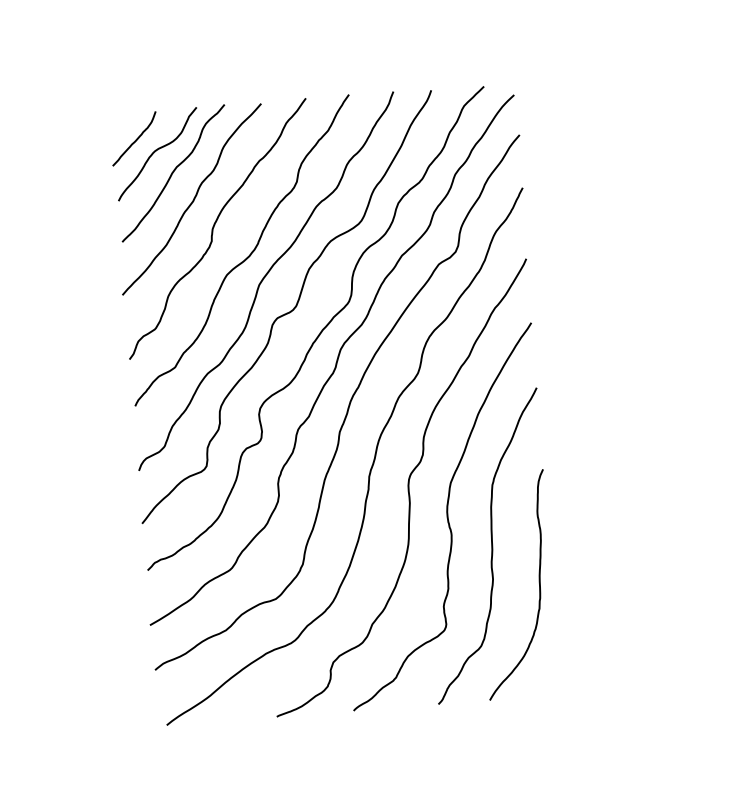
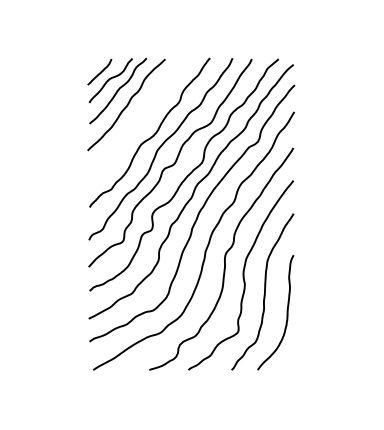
curve: (215, 226) -> (137, 119), removed

